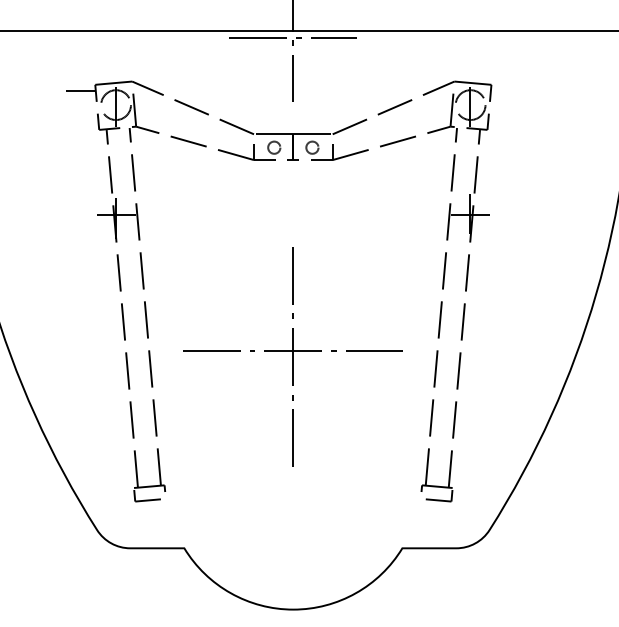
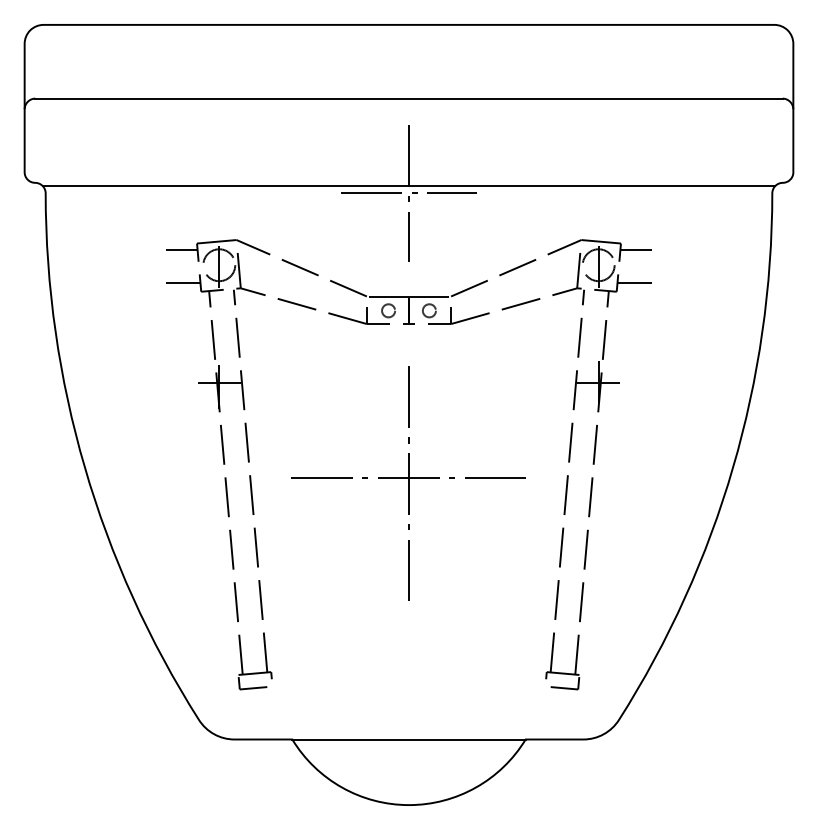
line: (505, 90) -> (636, 249), added
line: (81, 122) -> (182, 283), added
line: (504, 122) -> (634, 283), added
part: (292, 356) -> (408, 483), moved
line: (292, 548) -> (408, 739), added

